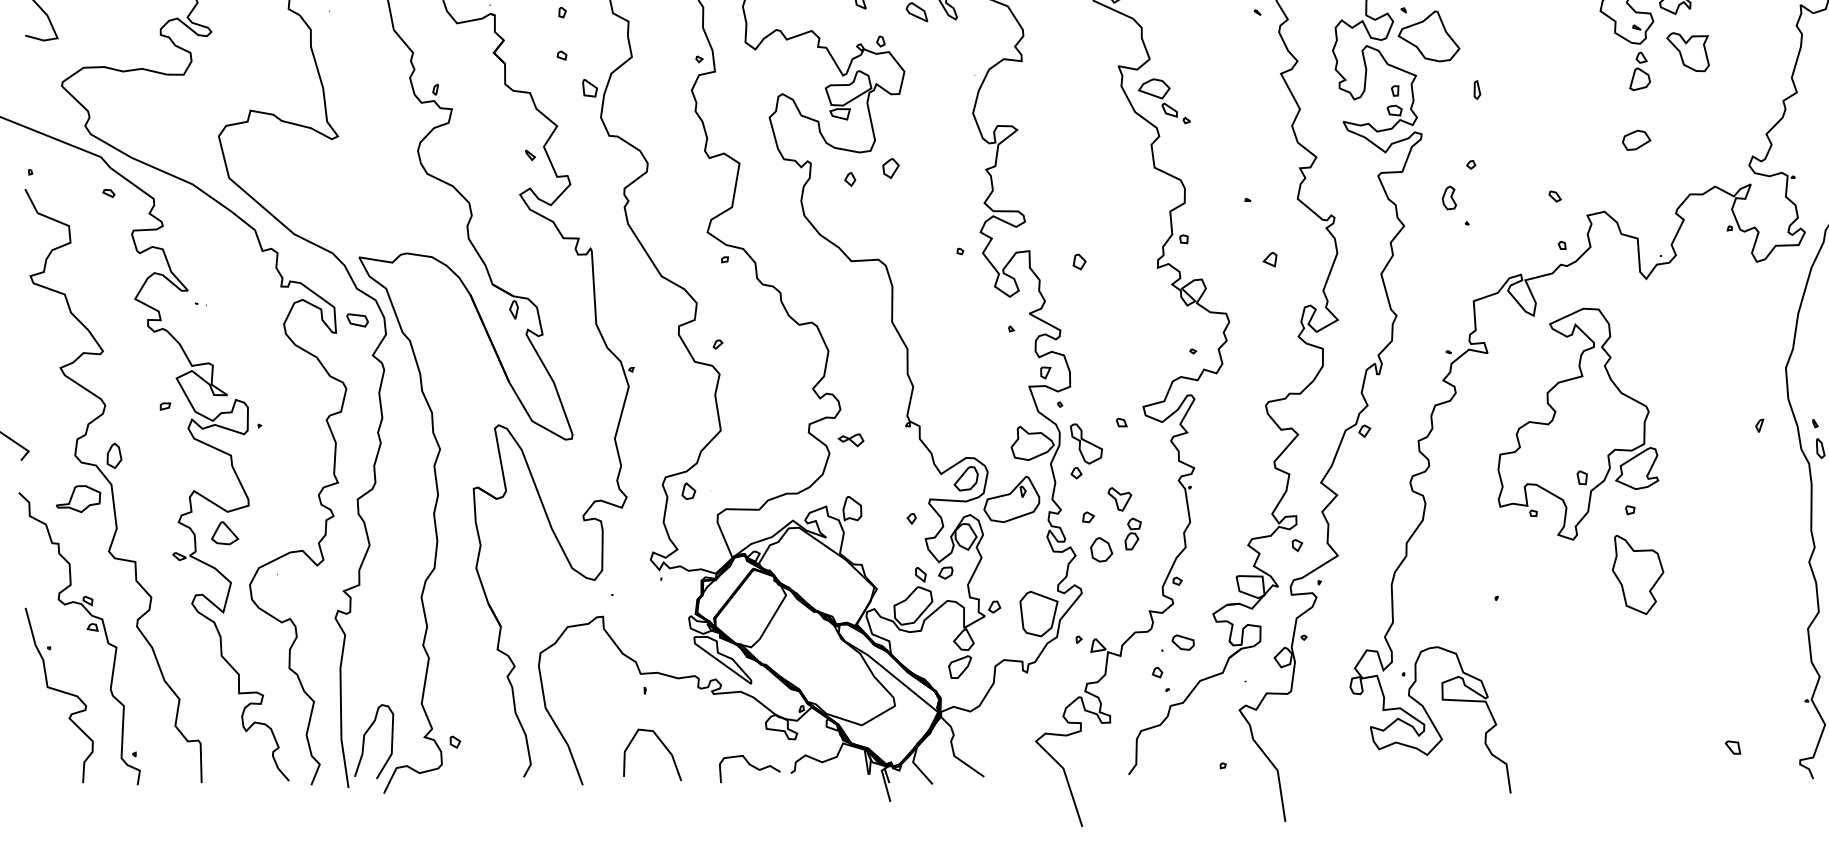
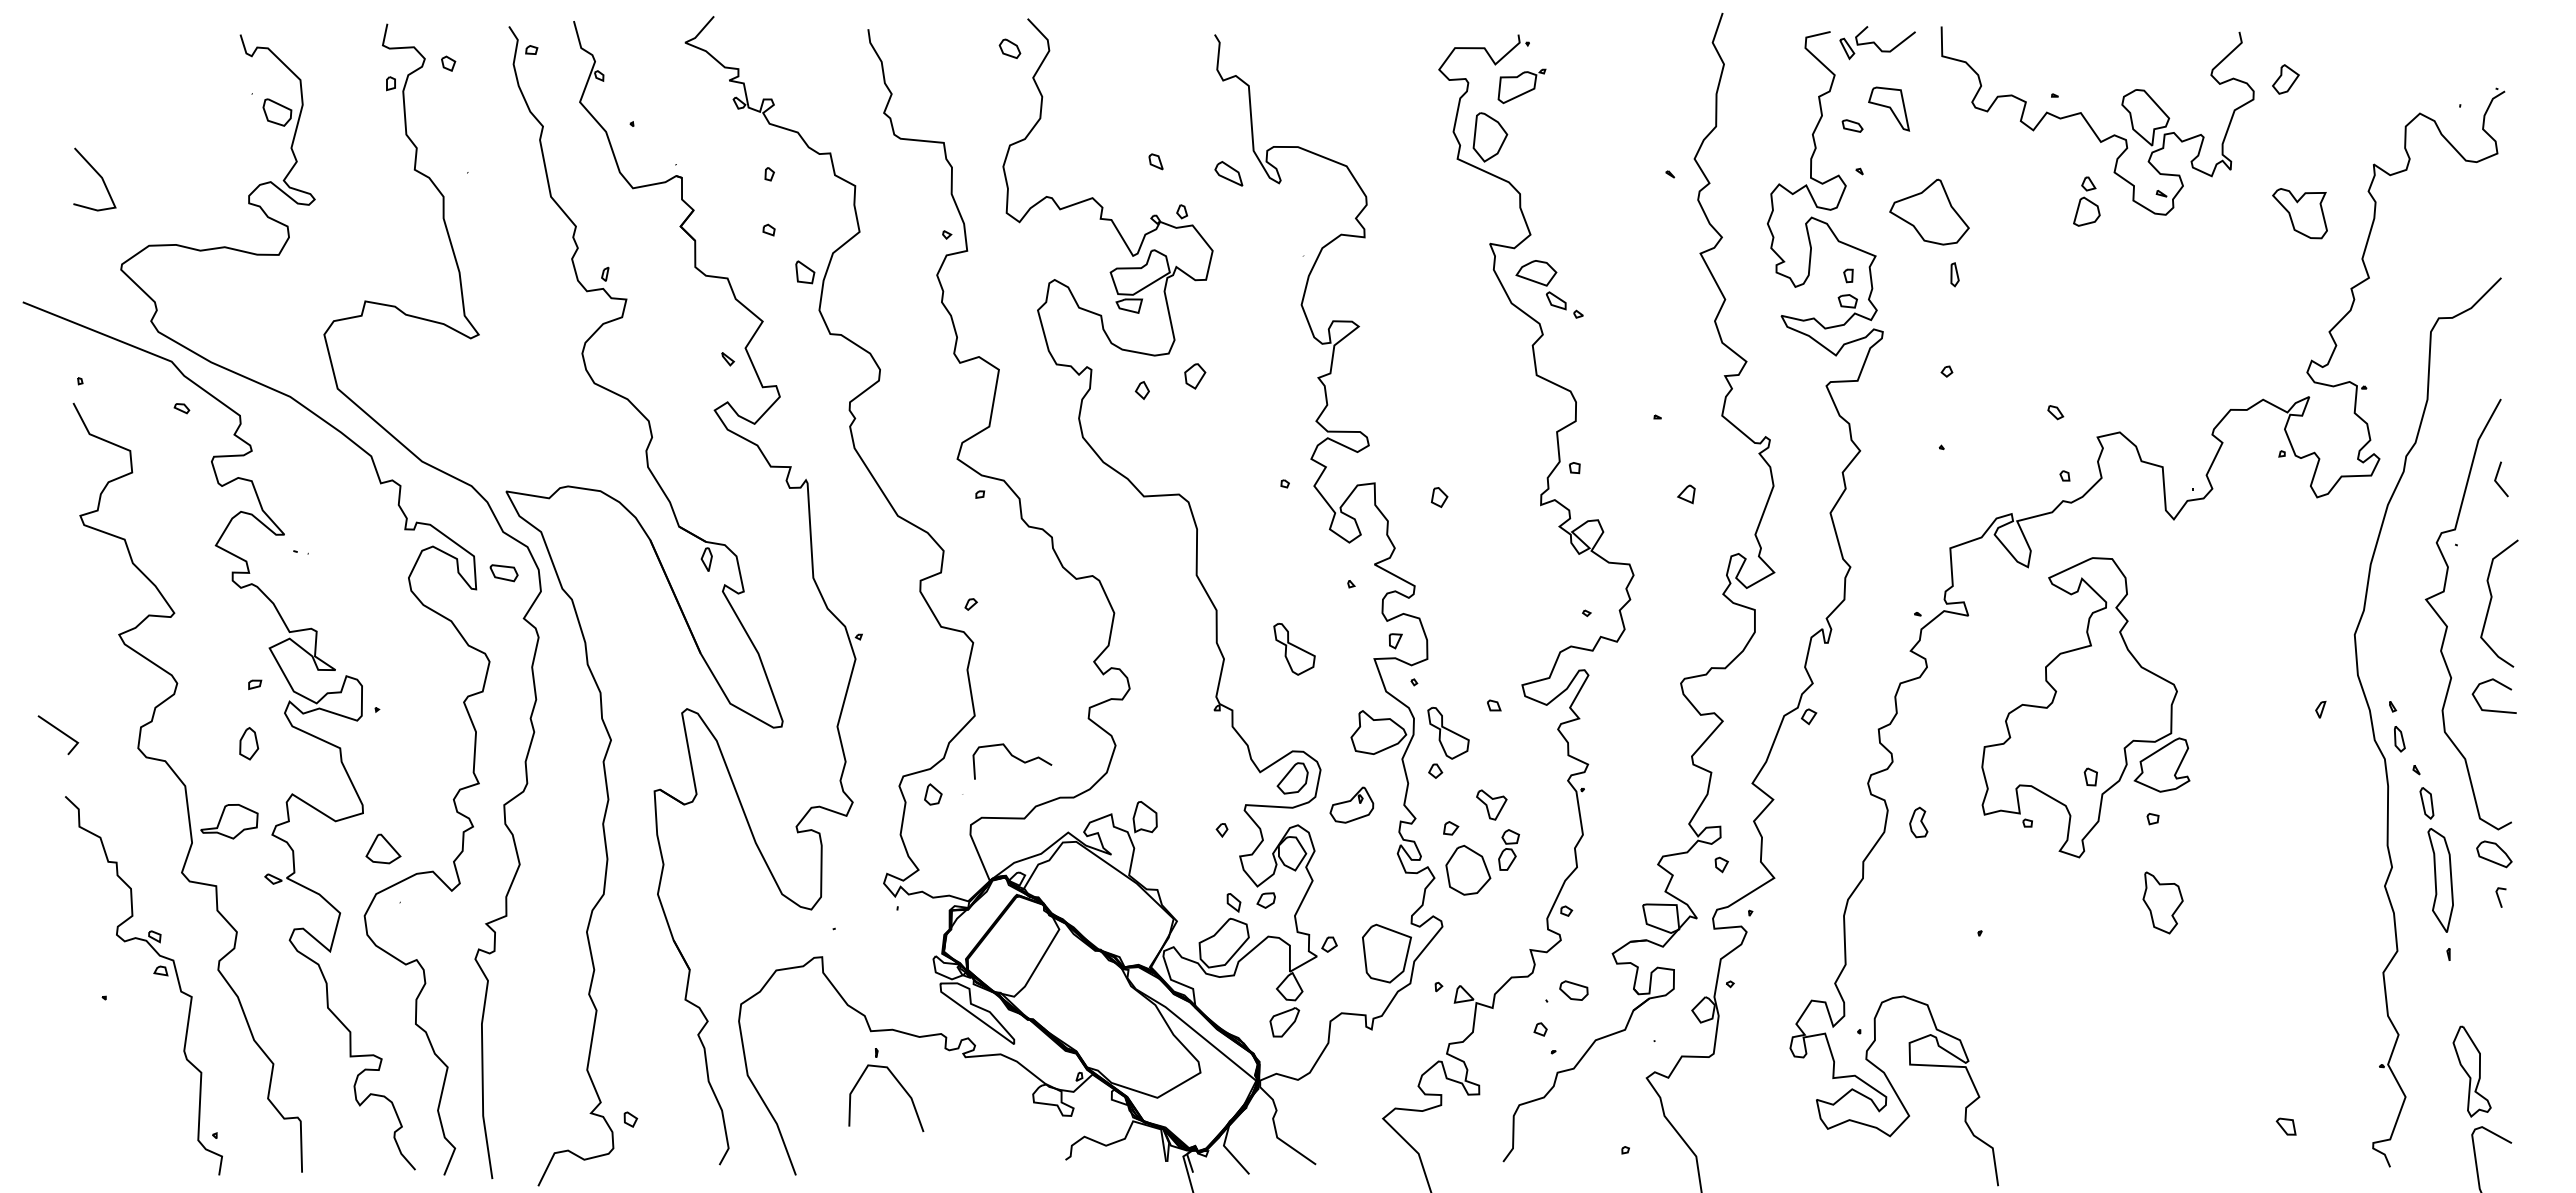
part: (1429, 35) -> (1929, 211), moved
part: (1687, 52) -> (2299, 213), moved
part: (1639, 71) -> (2086, 201), moved
part: (1636, 140) -> (2161, 339), removed
part: (1449, 197) -> (1918, 822), moved
part: (967, 379) -> (1294, 649), added
part: (851, 440) -> (1143, 728), removed
part: (114, 455) -> (249, 743), moved
part: (78, 498) -> (229, 821), moved
part: (1011, 498) -> (1351, 804), size x0.6
part: (225, 532) -> (383, 848), moved
part: (1101, 549) -> (1467, 870), size x1.6
part: (1637, 574) -> (2162, 902), size x0.6
curve: (59, 691) -> (118, 1054), removed
curve: (364, 739) -> (513, 1116), removed
curve: (664, 746) -> (901, 1087), moved
curve: (750, 765) -> (1013, 757), moved

